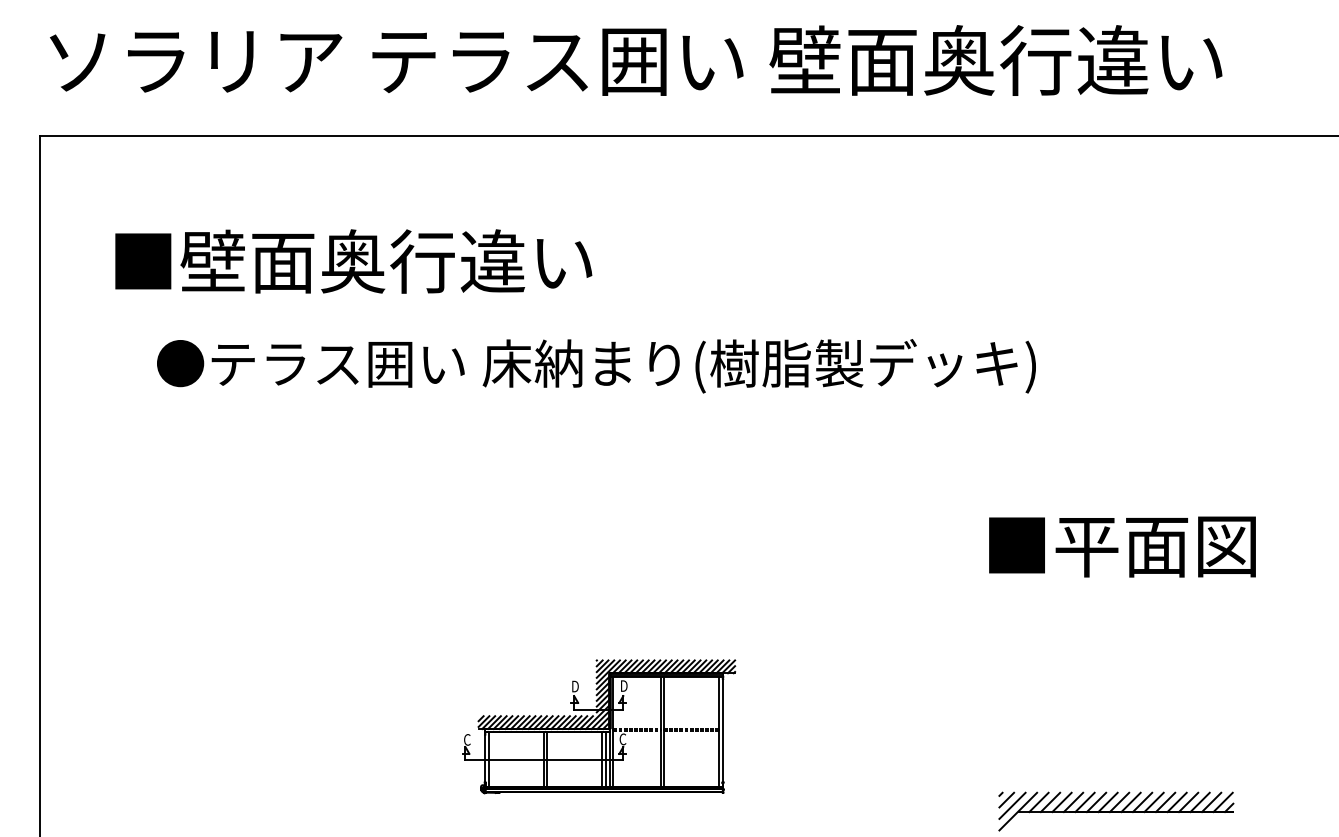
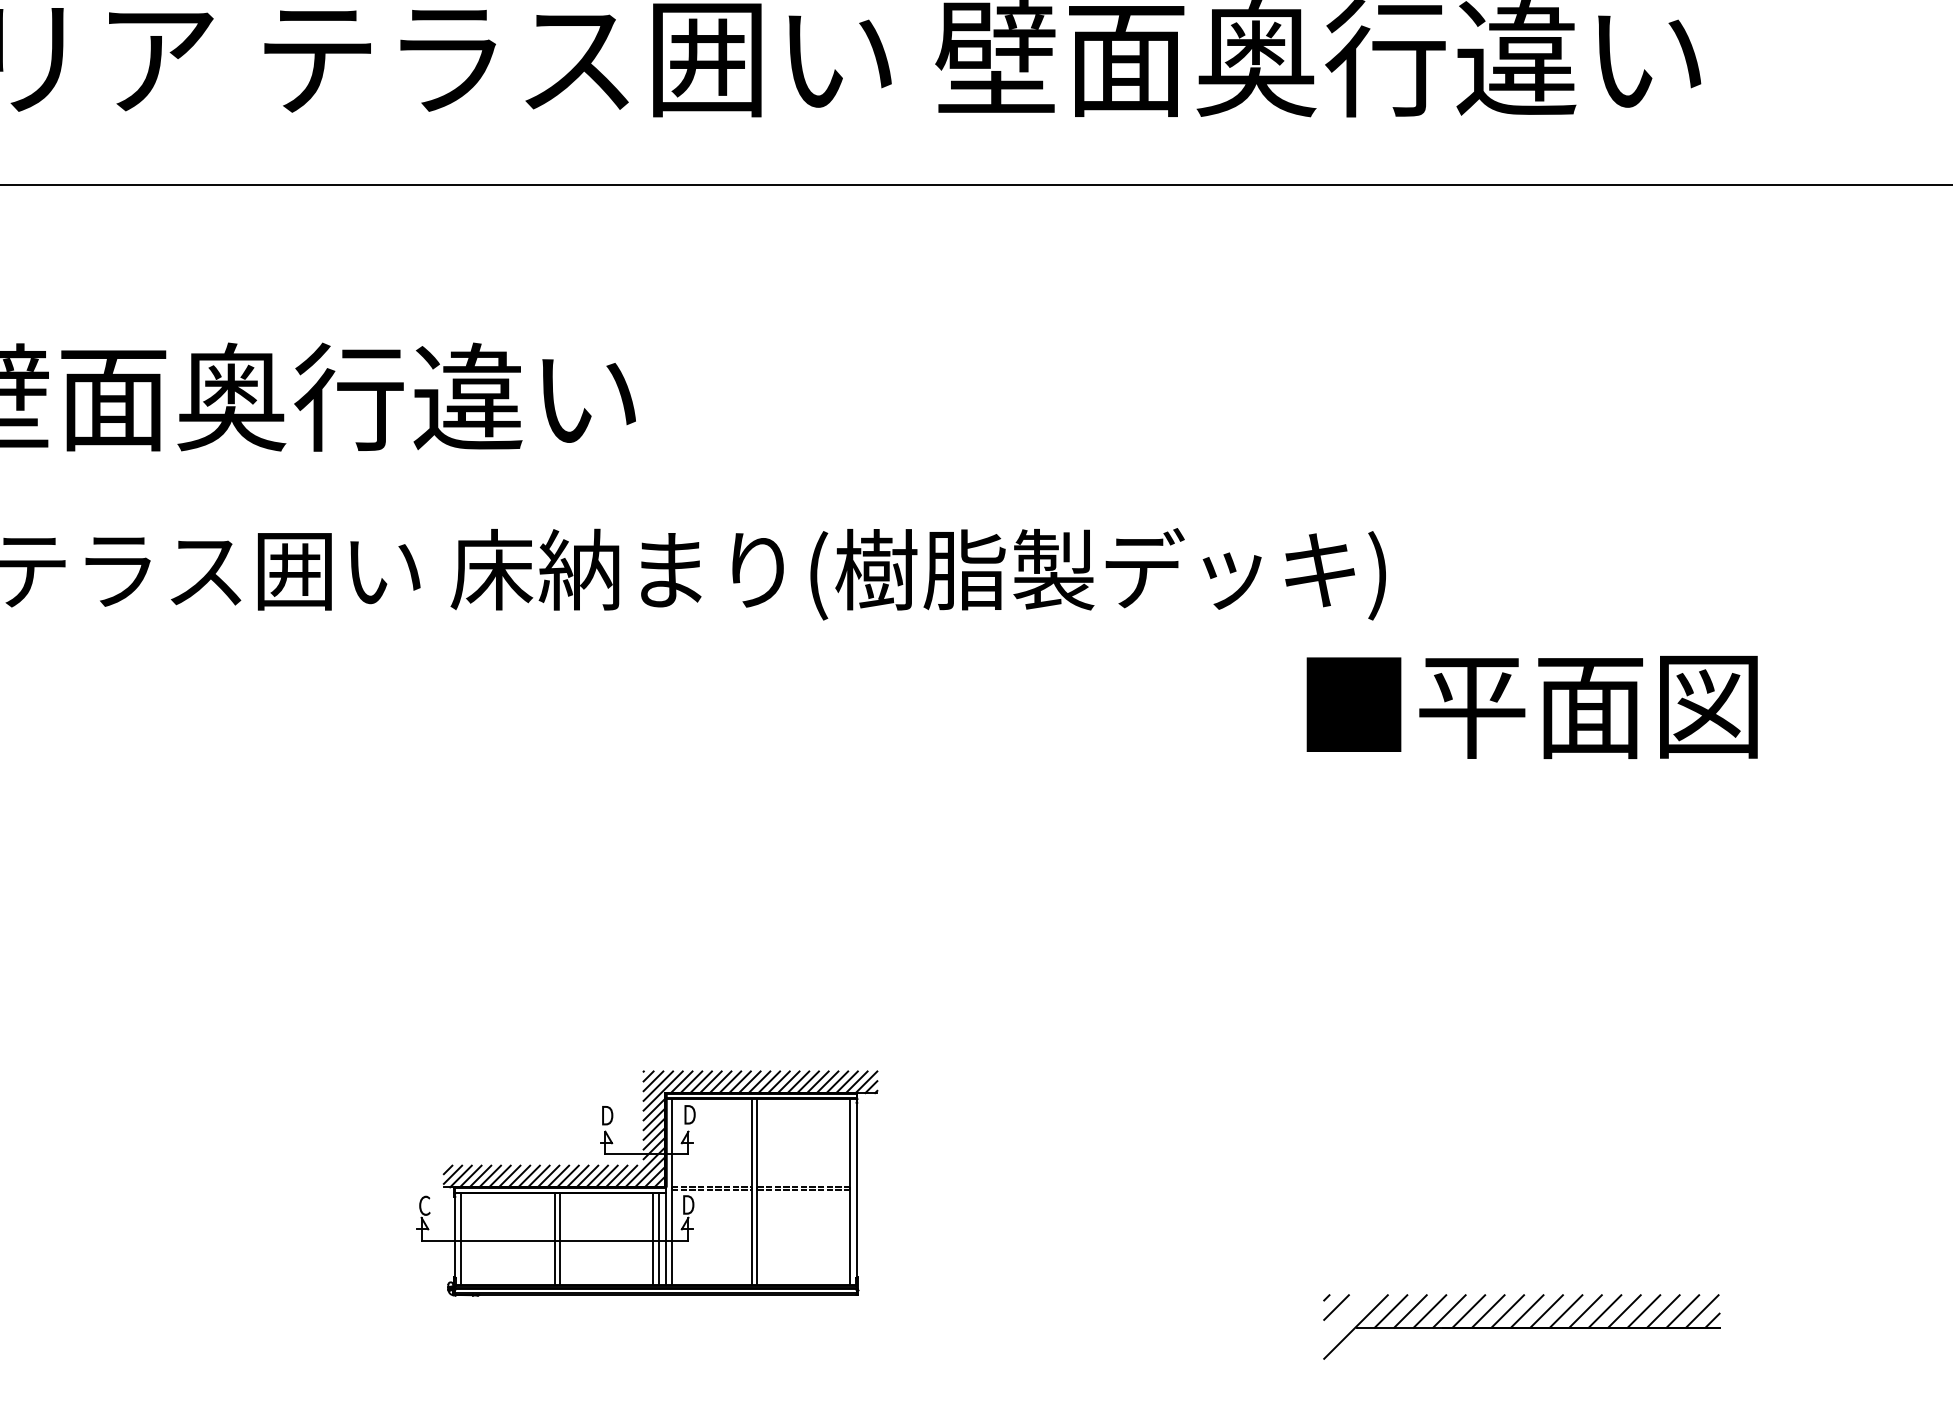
text: (1122, 546) -> (1532, 706), moved
text: (622, 739) -> (687, 1205), C -> D
line: (1012, 805) -> (1346, 1316), removed

